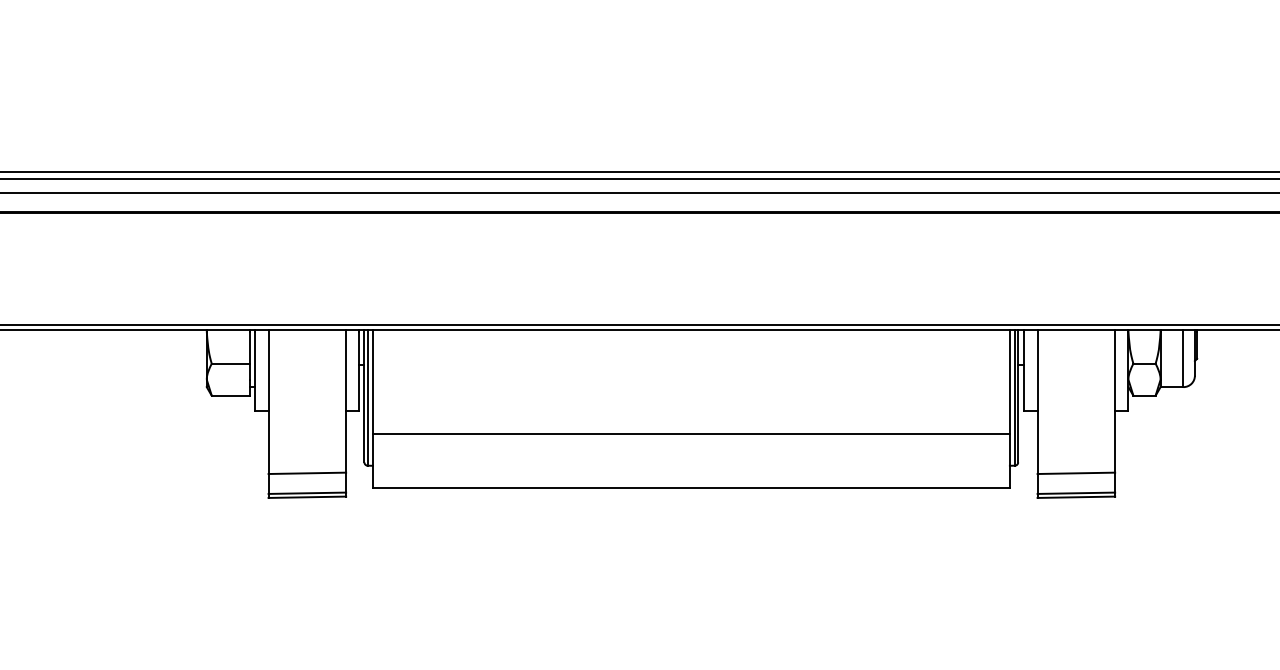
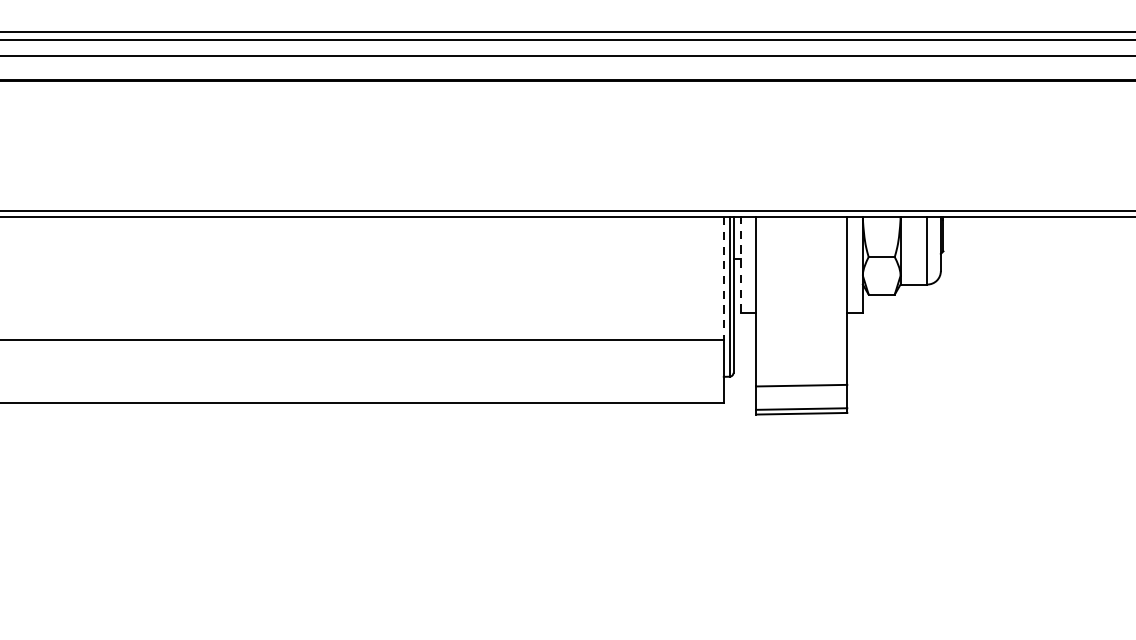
line: (1024, 371) -> (740, 266), solid -> dashed
line: (1009, 382) -> (723, 279), solid -> dashed

